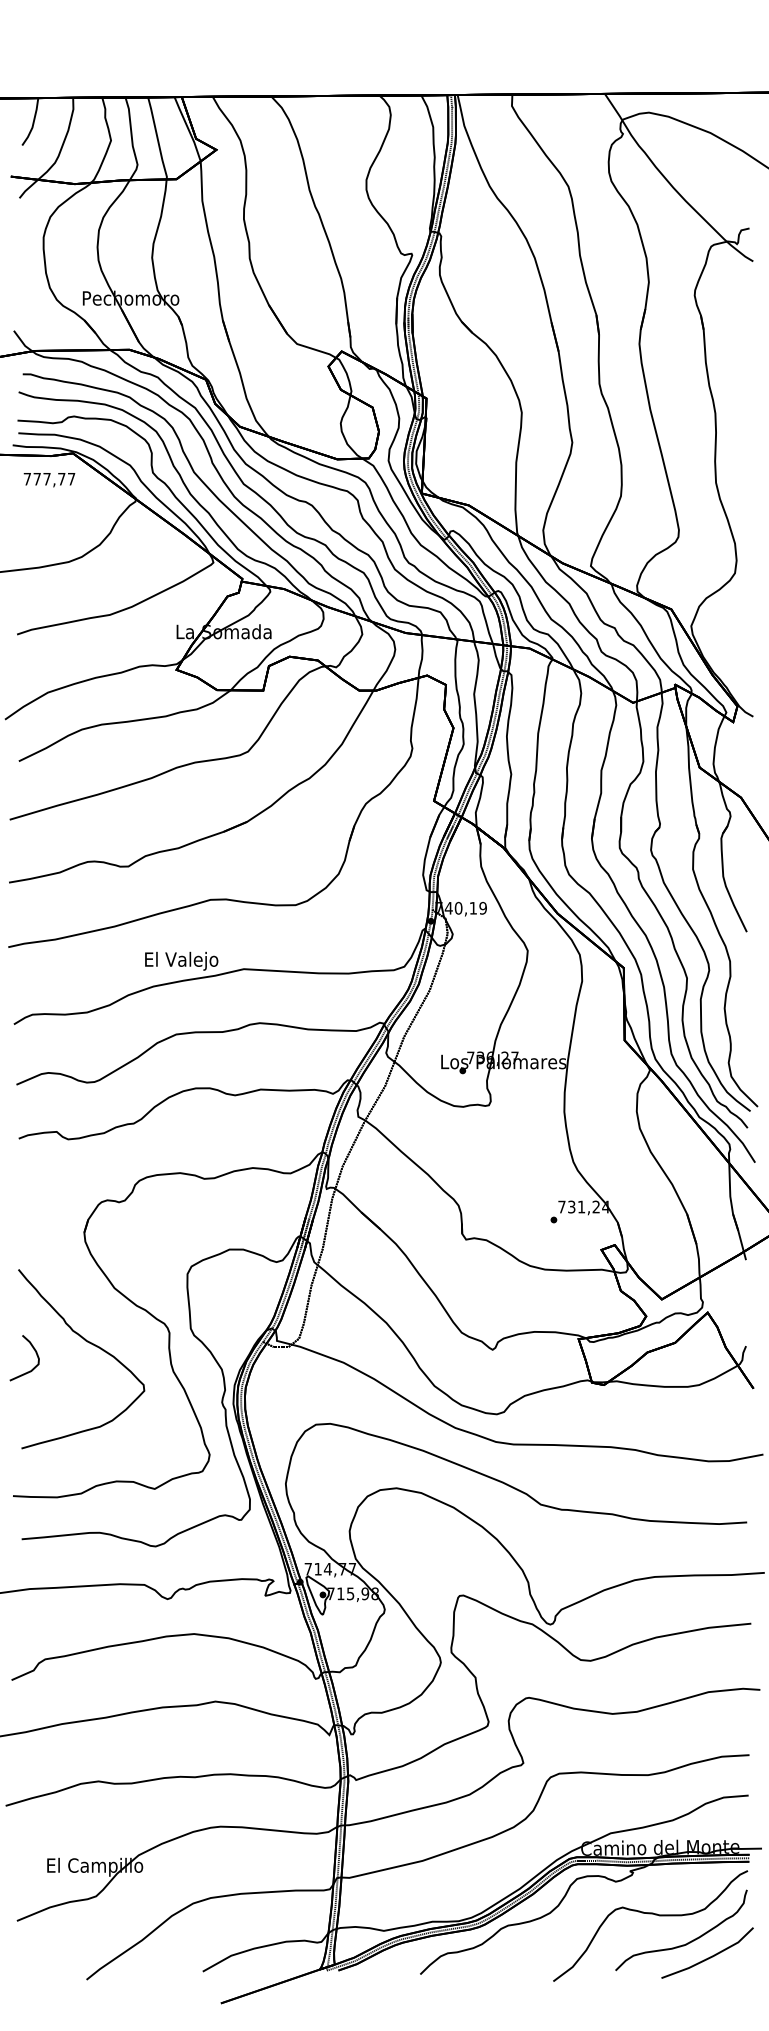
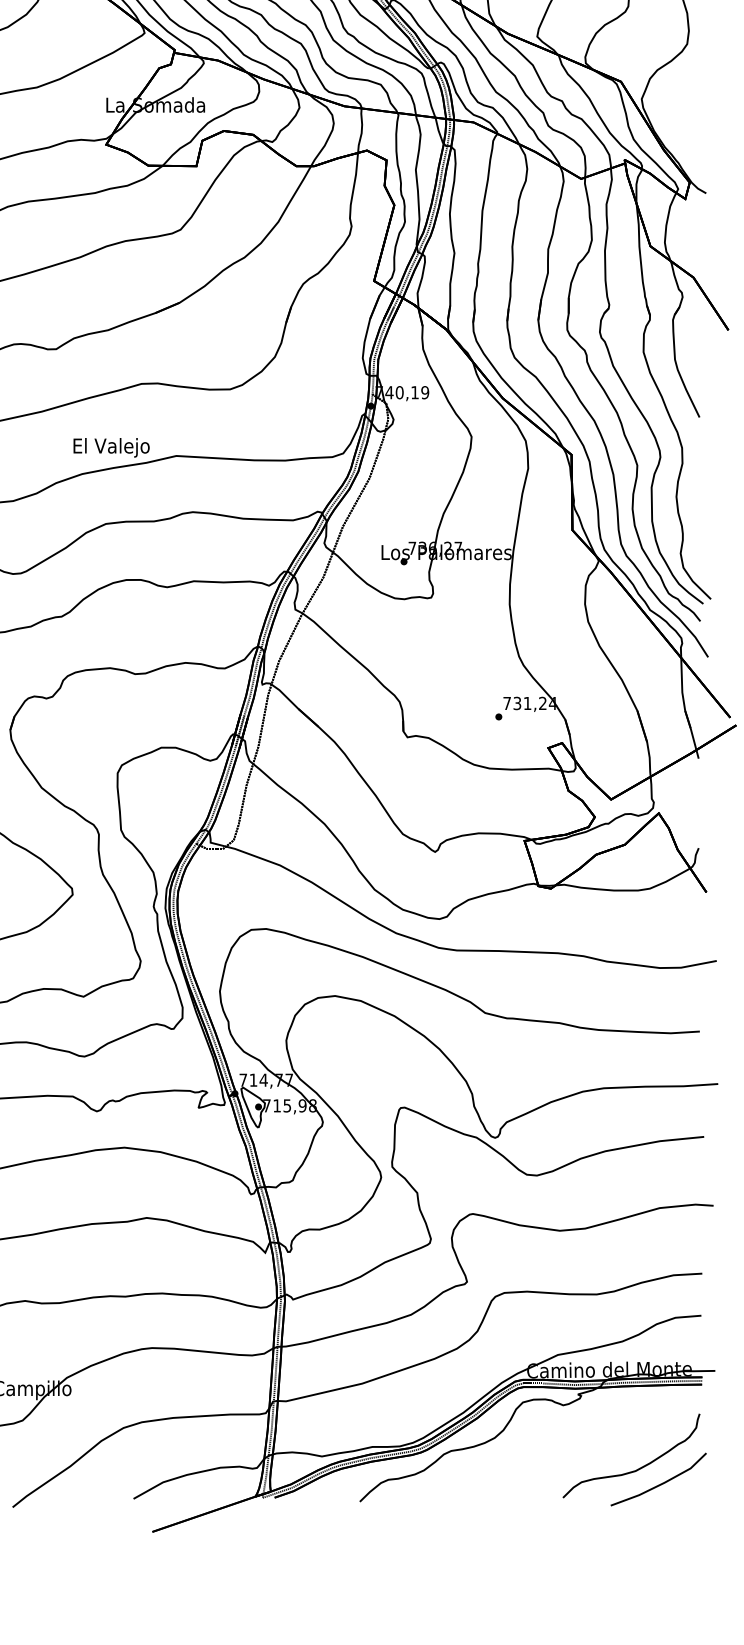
part: (650, 1914) -> (599, 1439), removed

